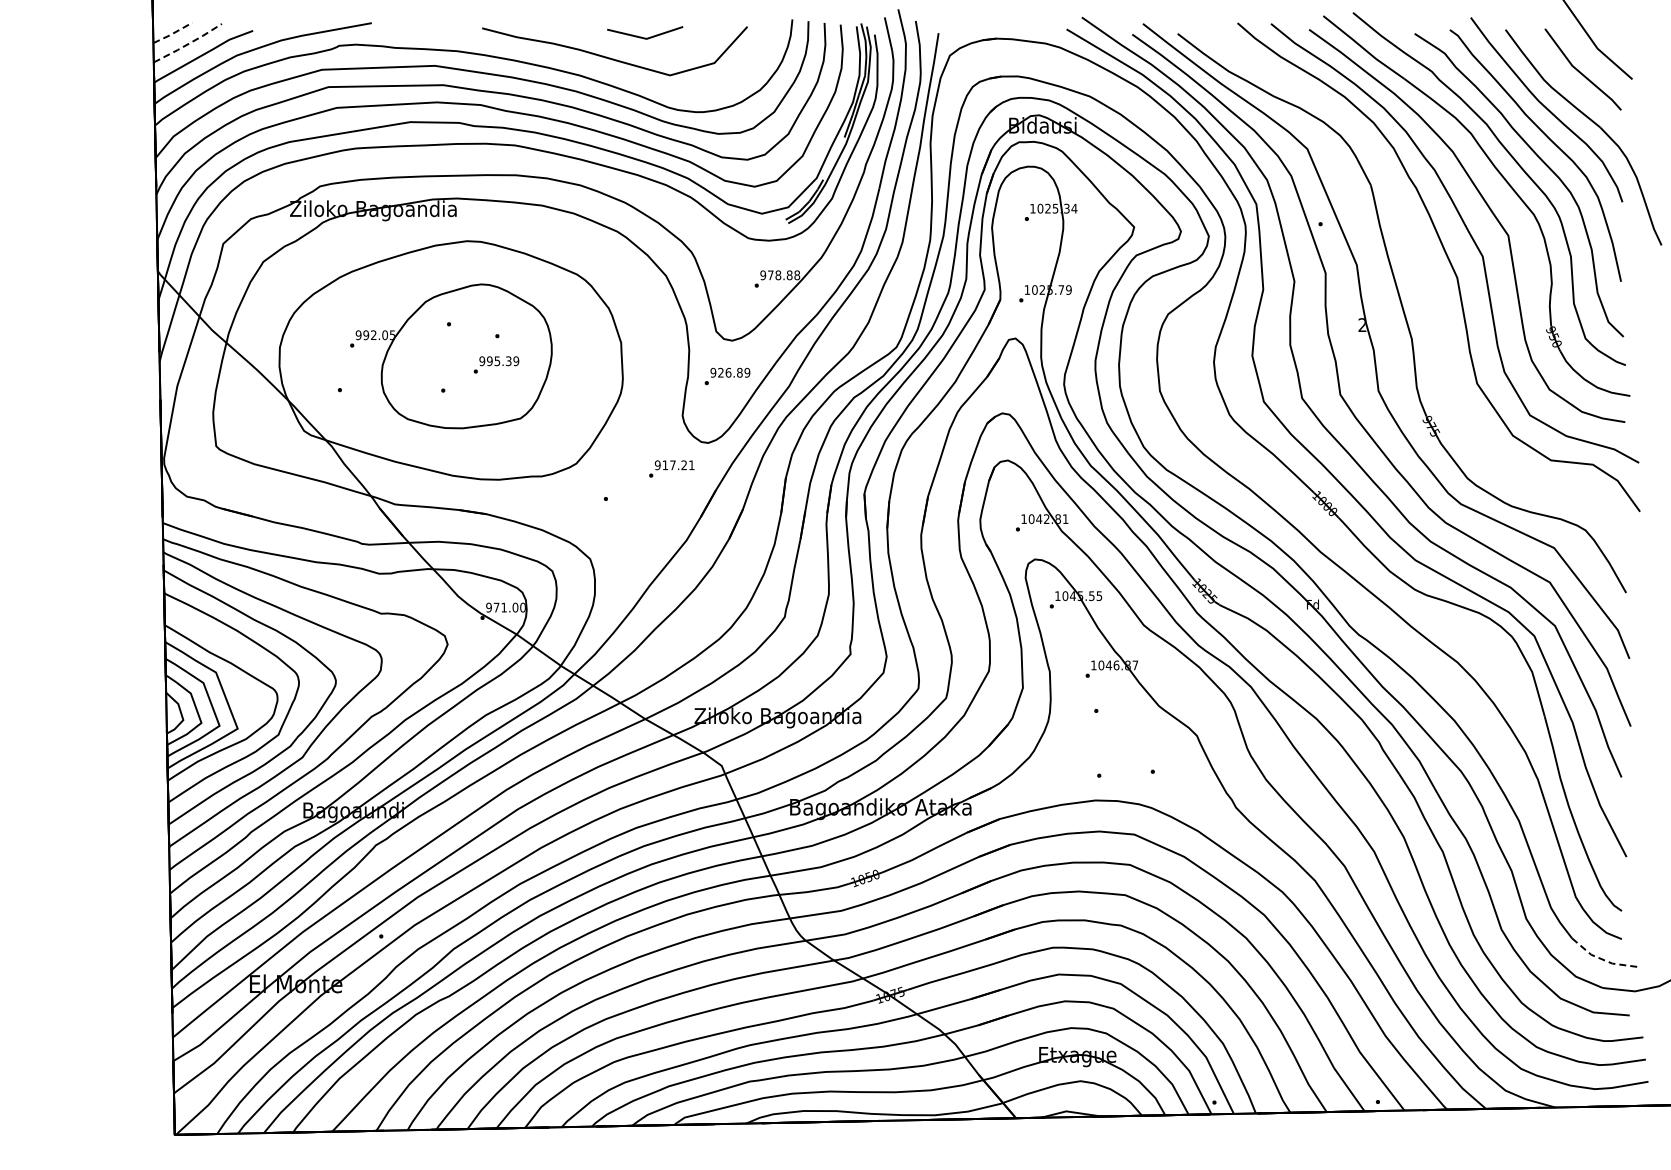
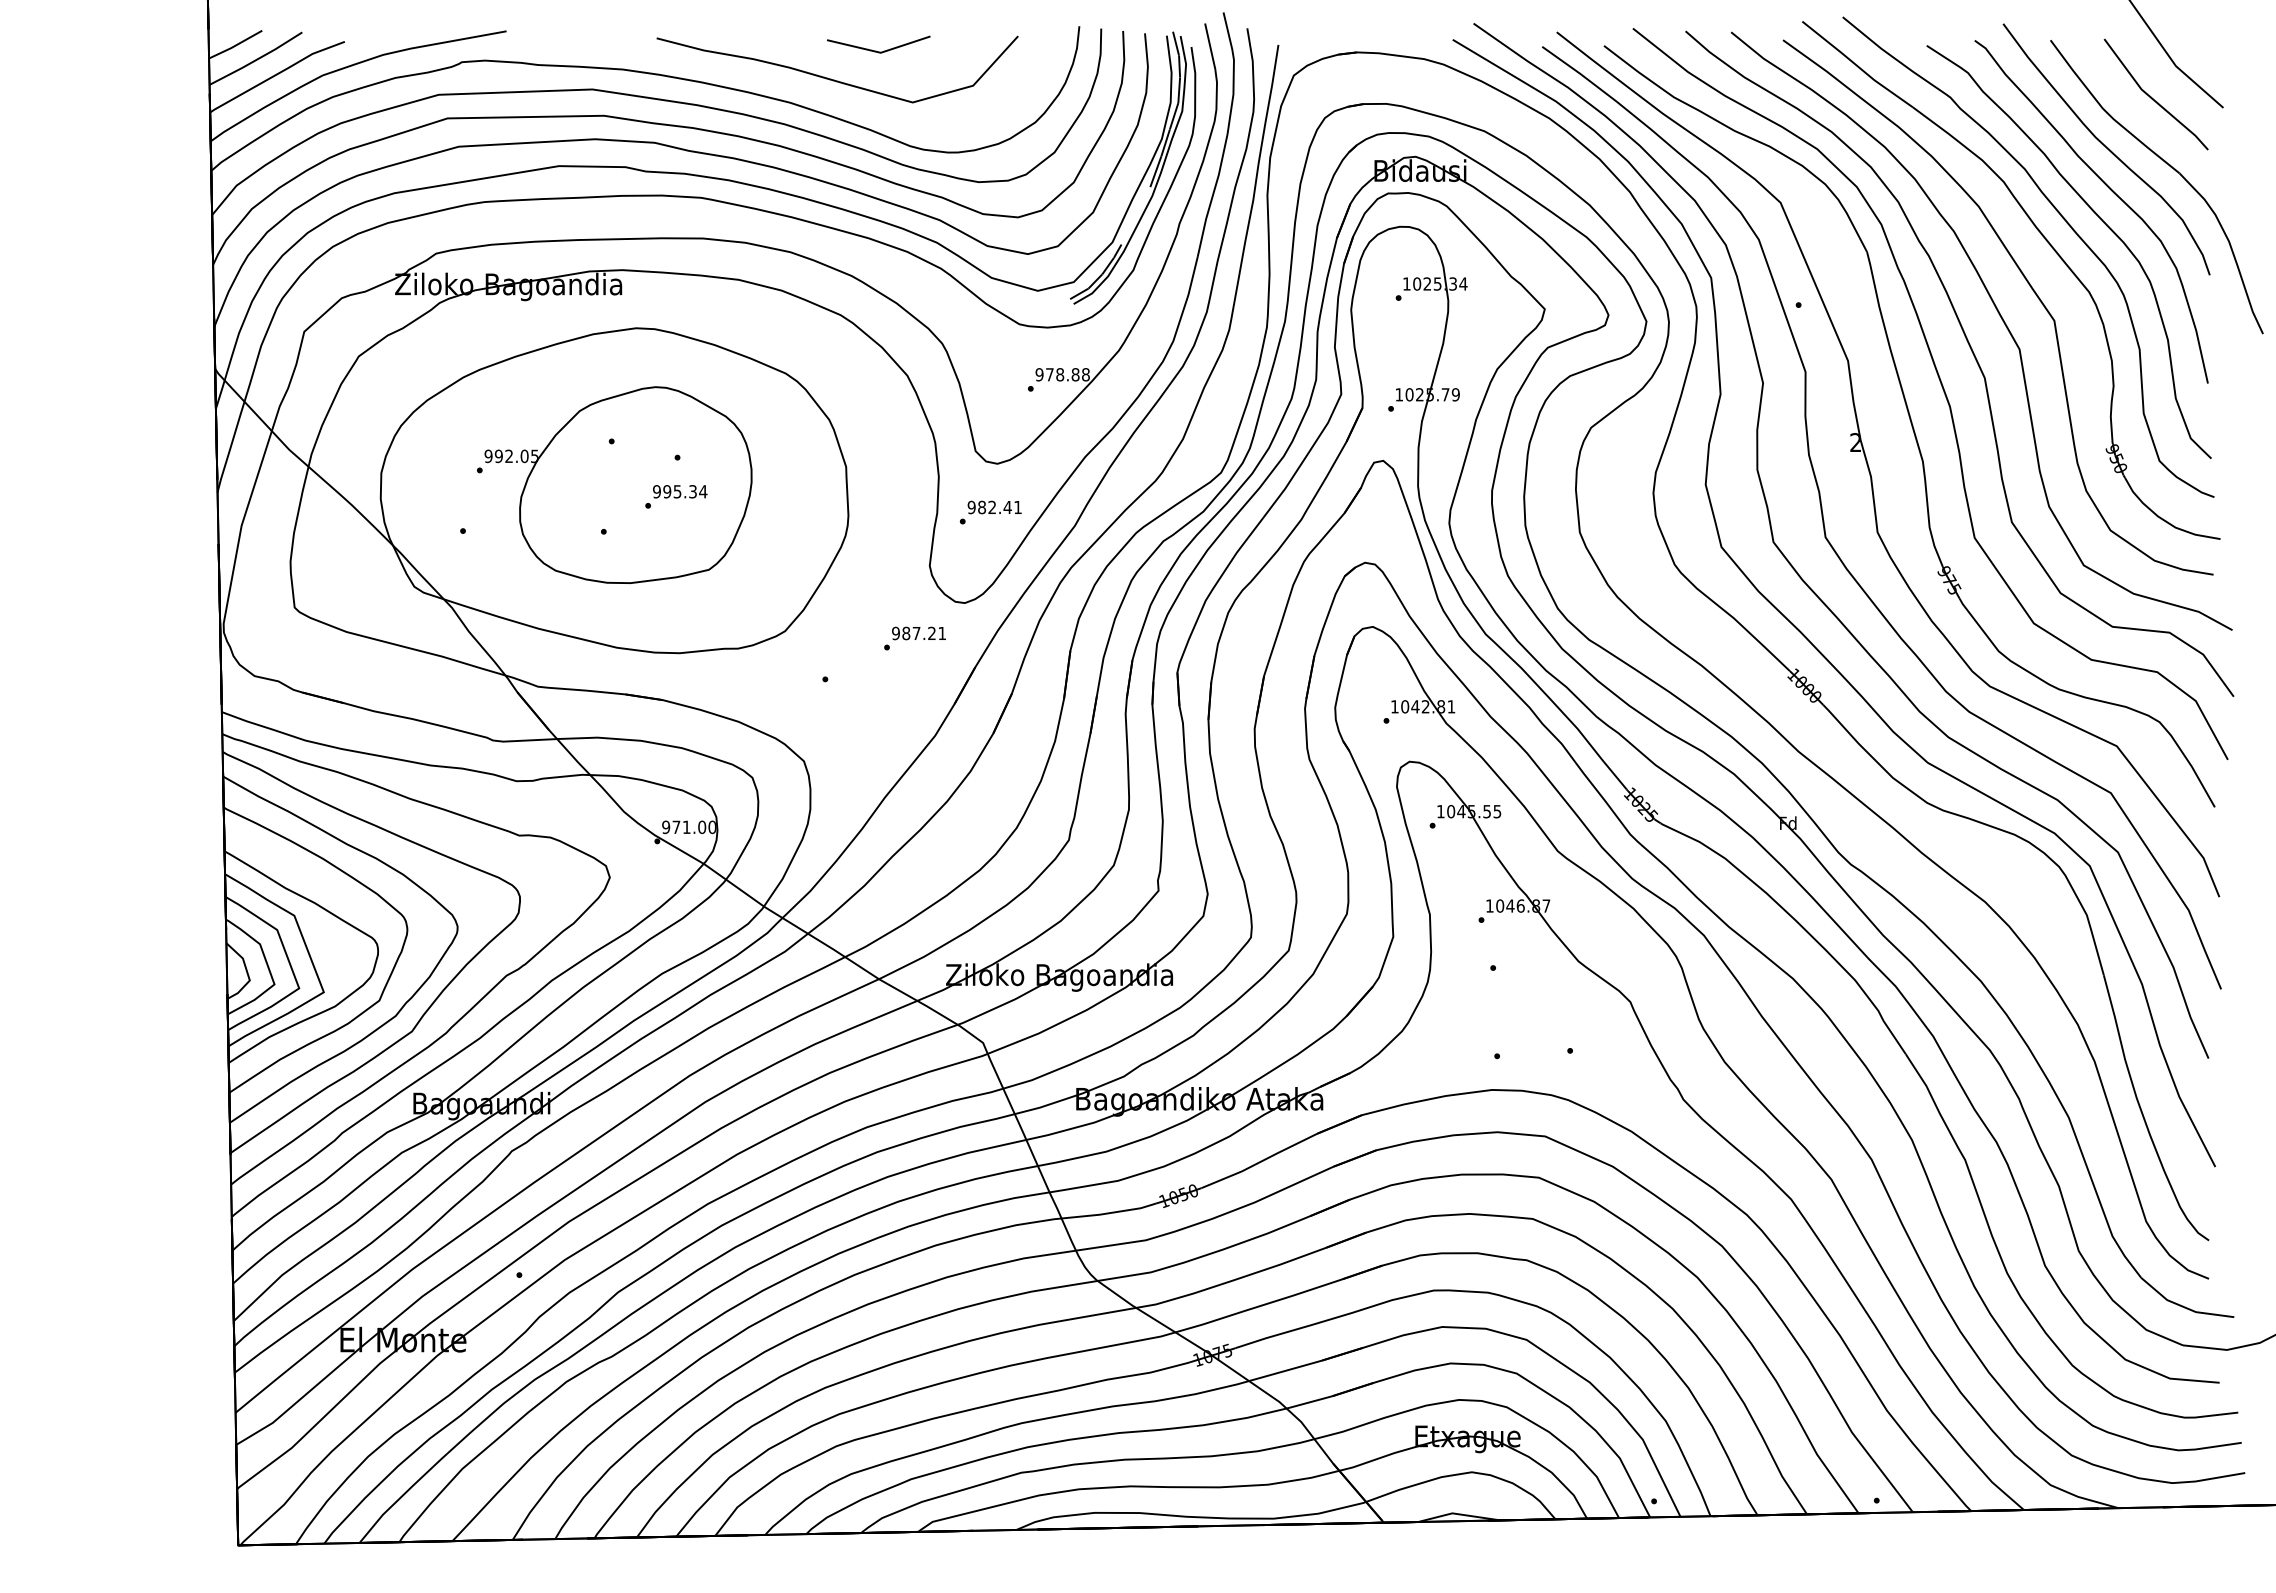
line: (173, 33) -> (236, 45), dashed -> solid
line: (188, 44) -> (256, 60), dashed -> solid
curve: (1425, 285) -> (1941, 388), added
text: (516, 361) -> (703, 492), 995.39 -> 995.34
text: (734, 372) -> (1000, 507), 926.89 -> 982.41
text: (665, 465) -> (906, 633), 917.21 -> 987.21
line: (1603, 959) -> (2183, 1306), dashed -> solid

